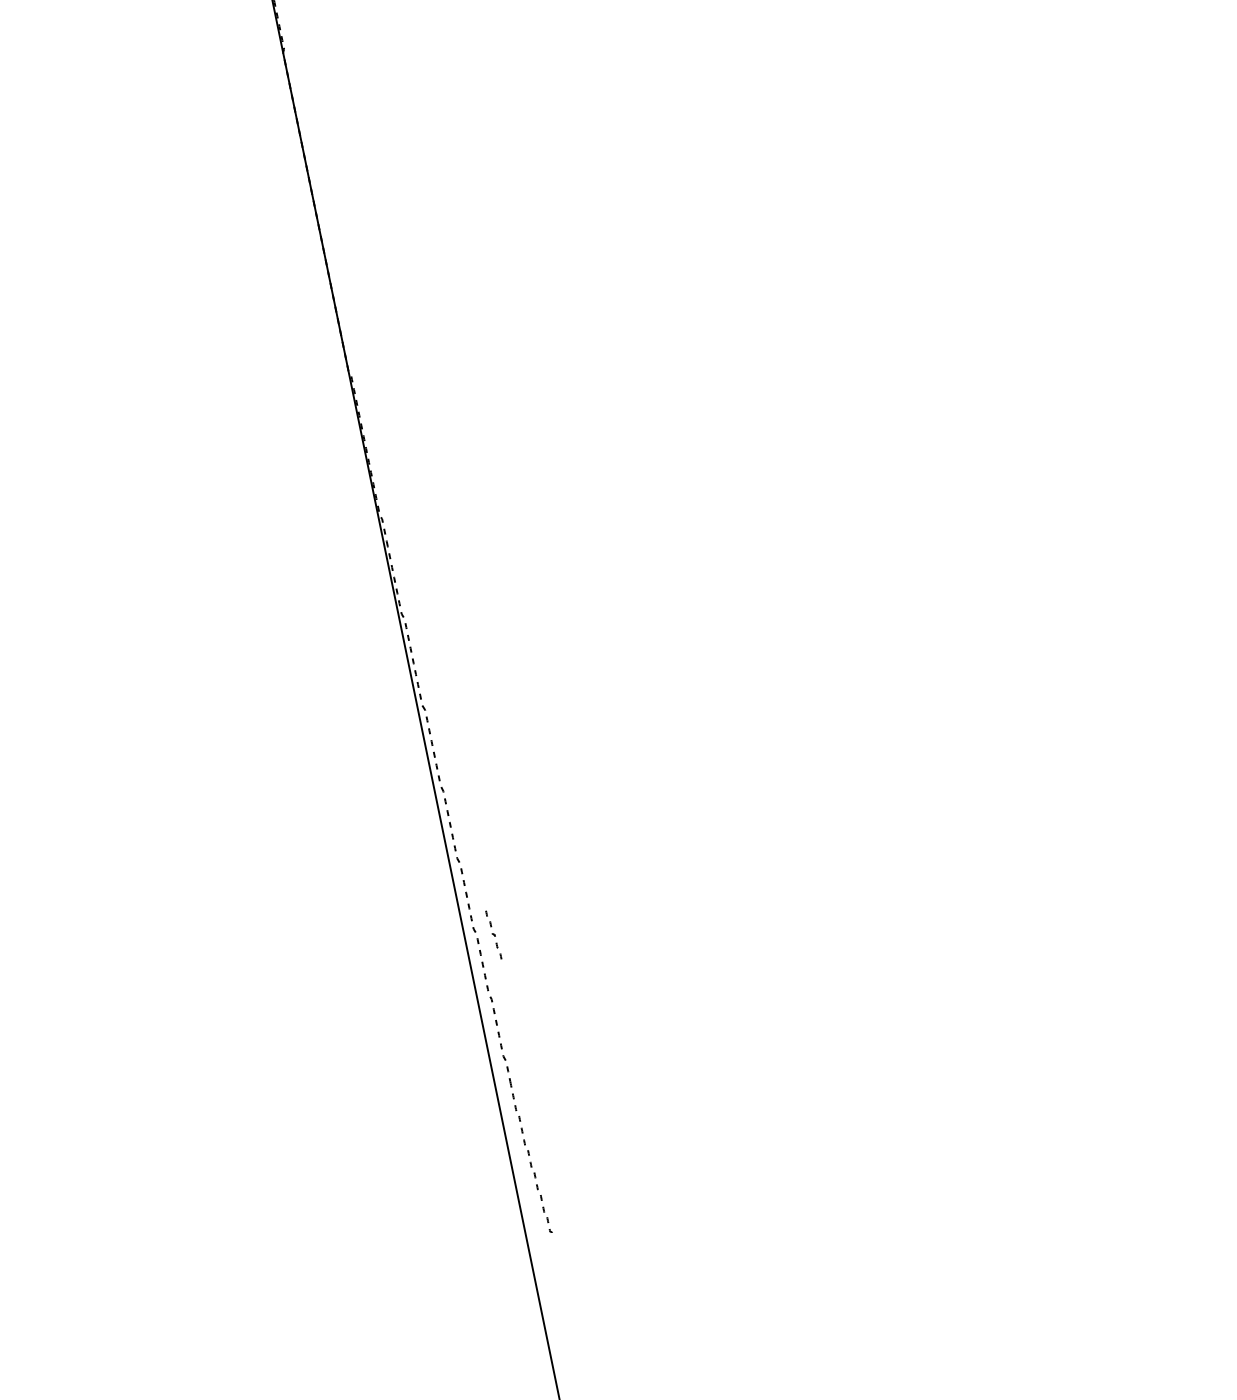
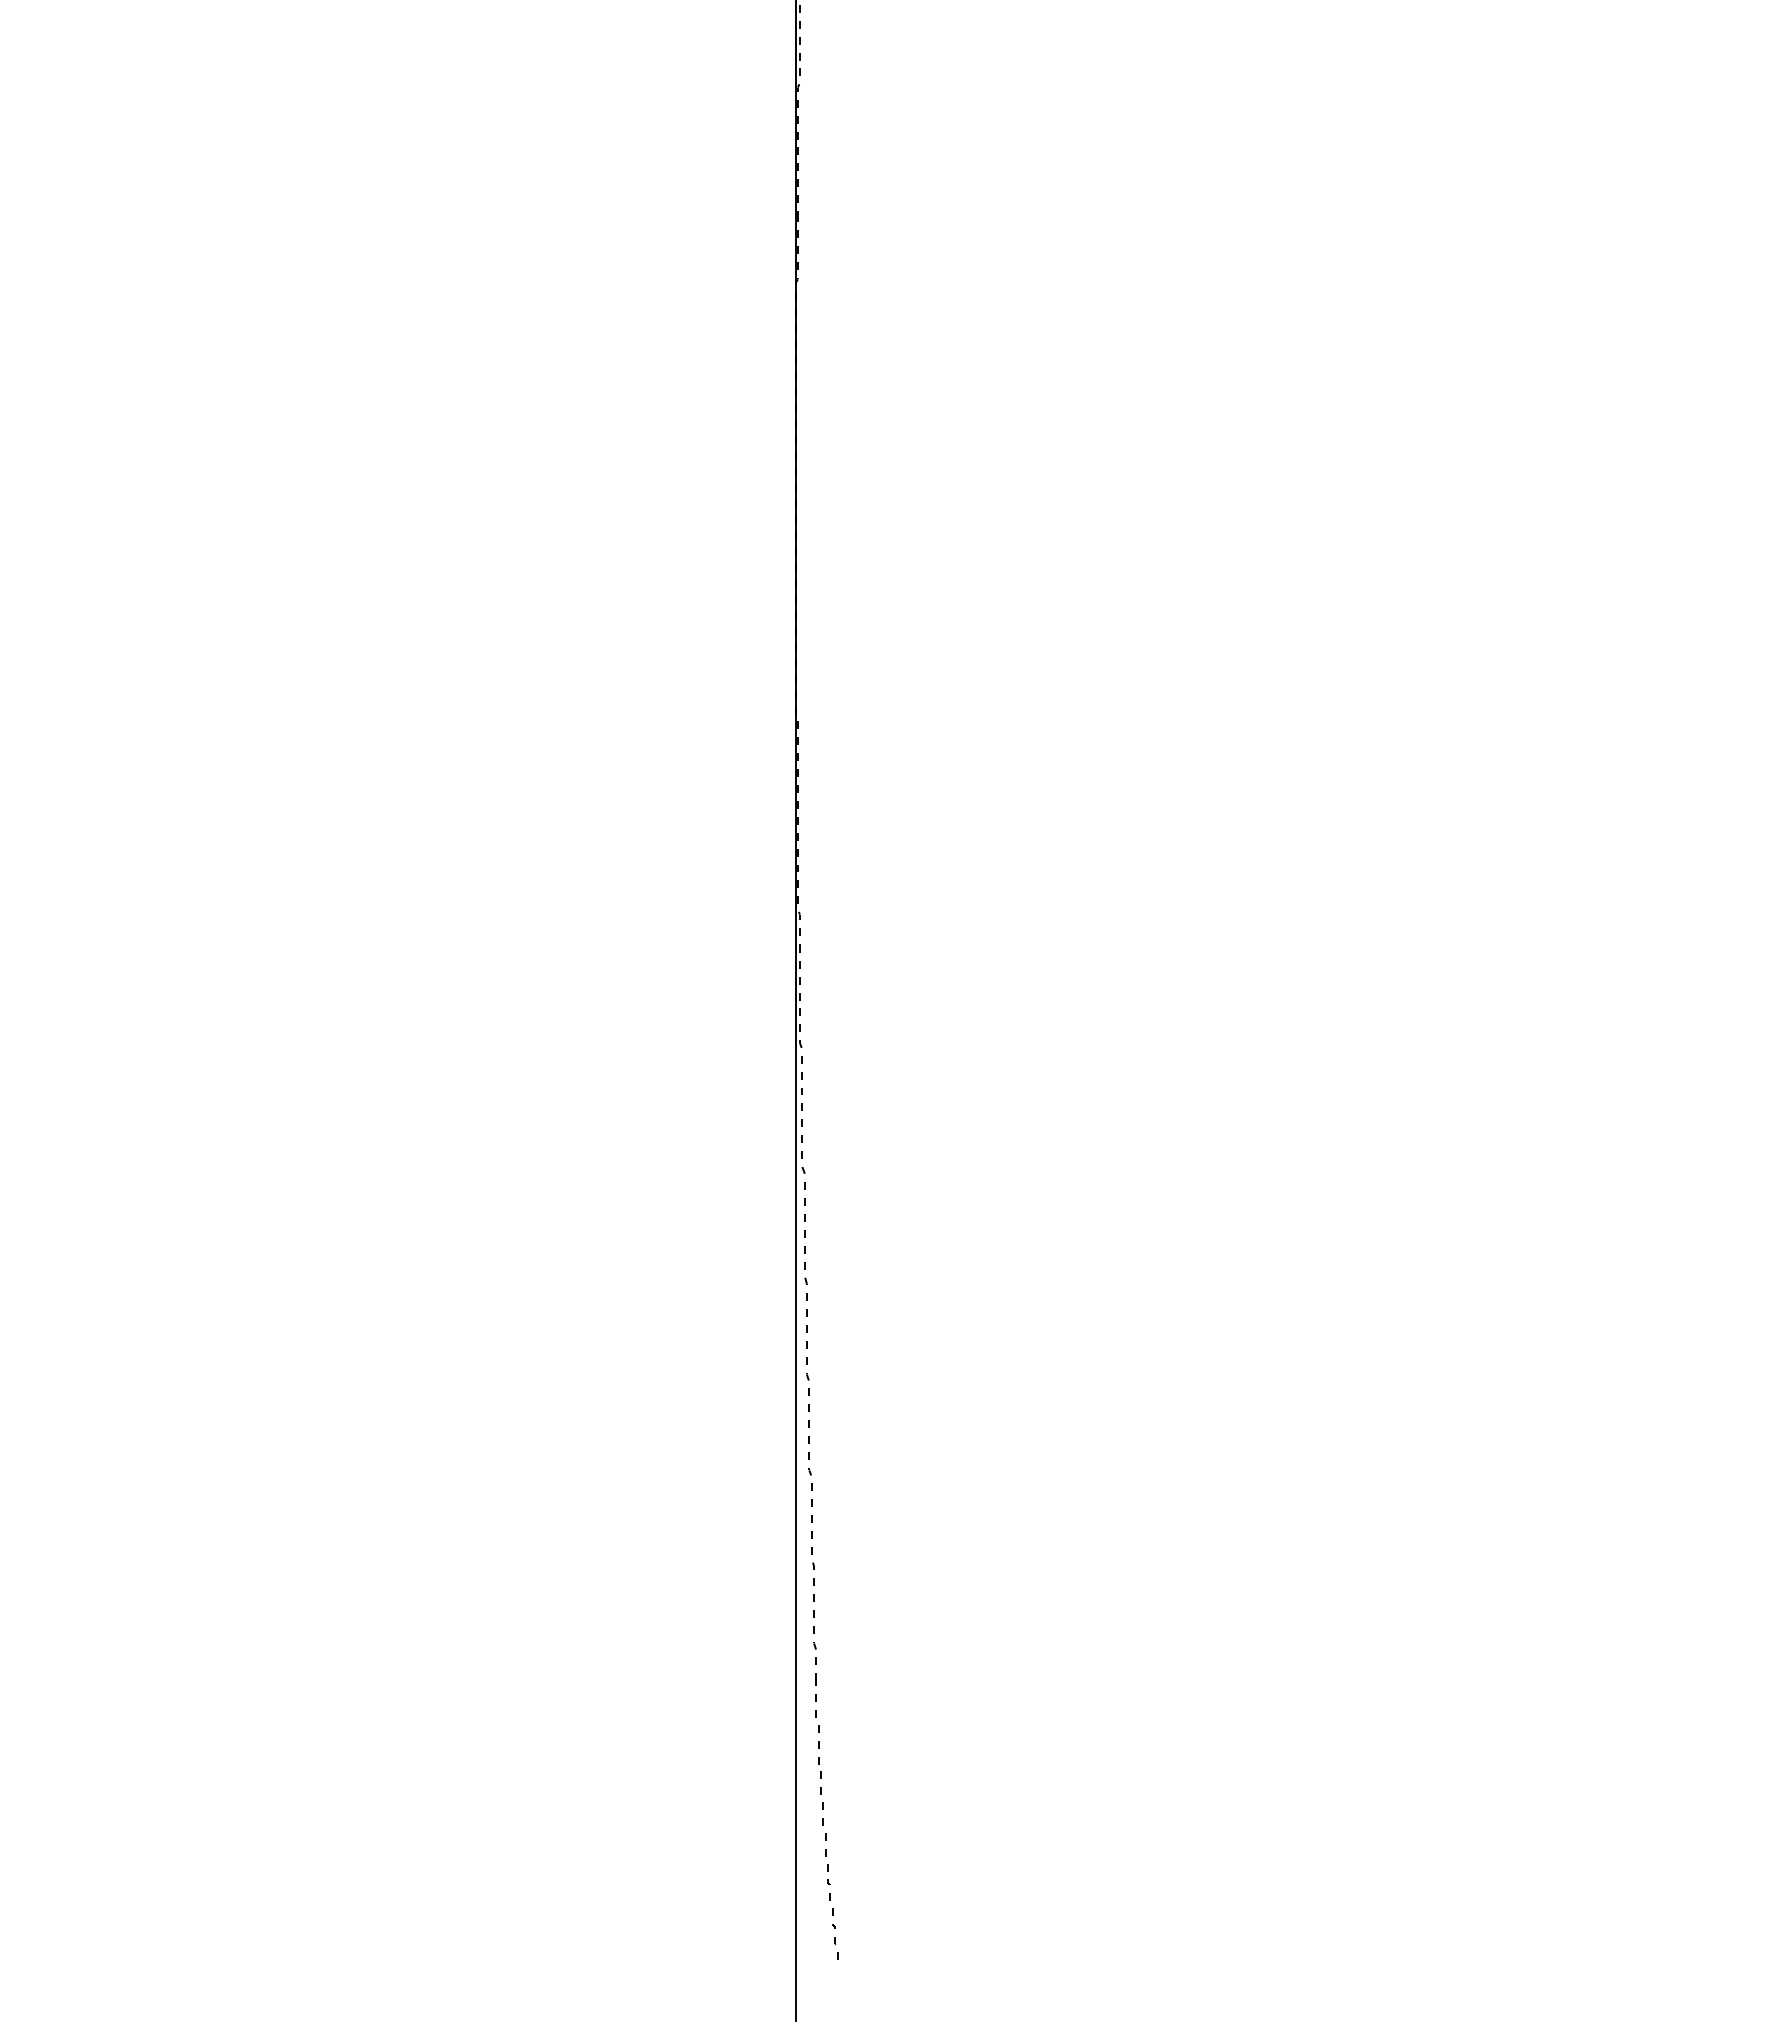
curve: (493, 935) -> (833, 1926), moved

